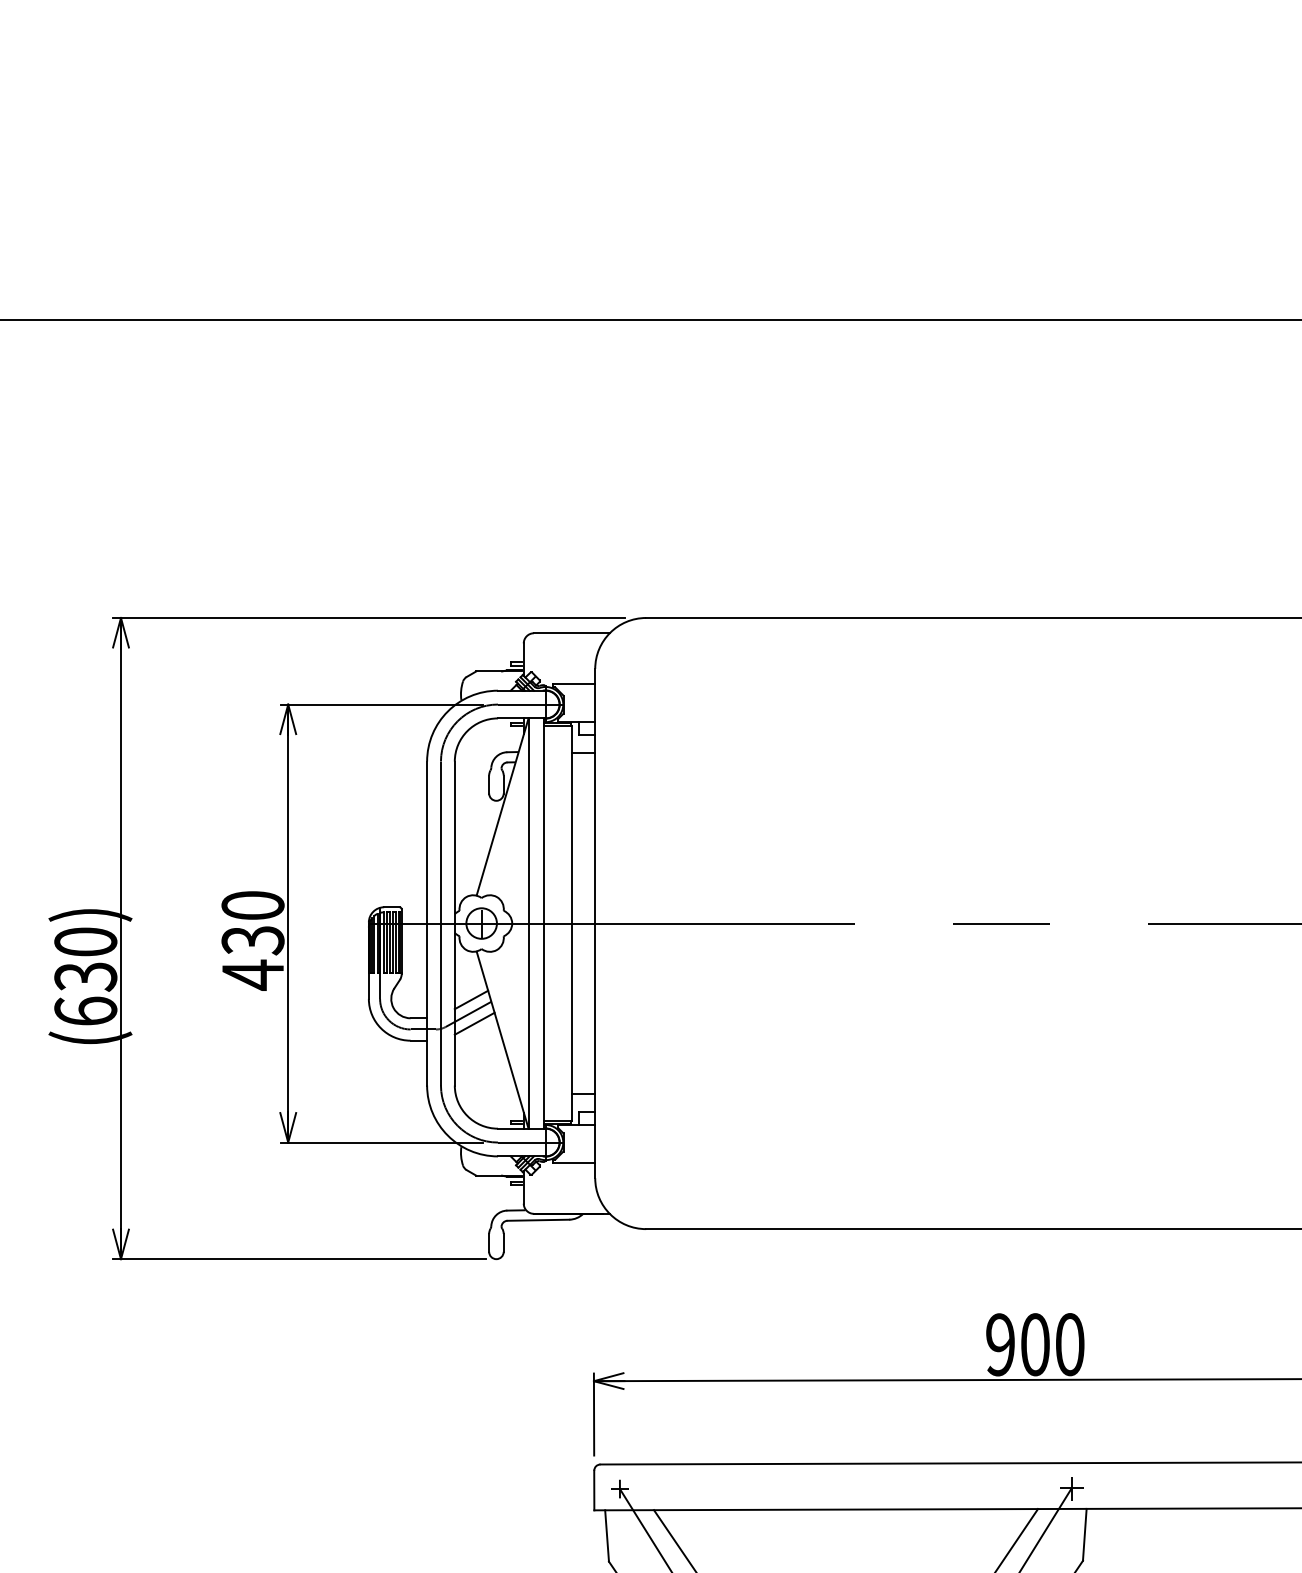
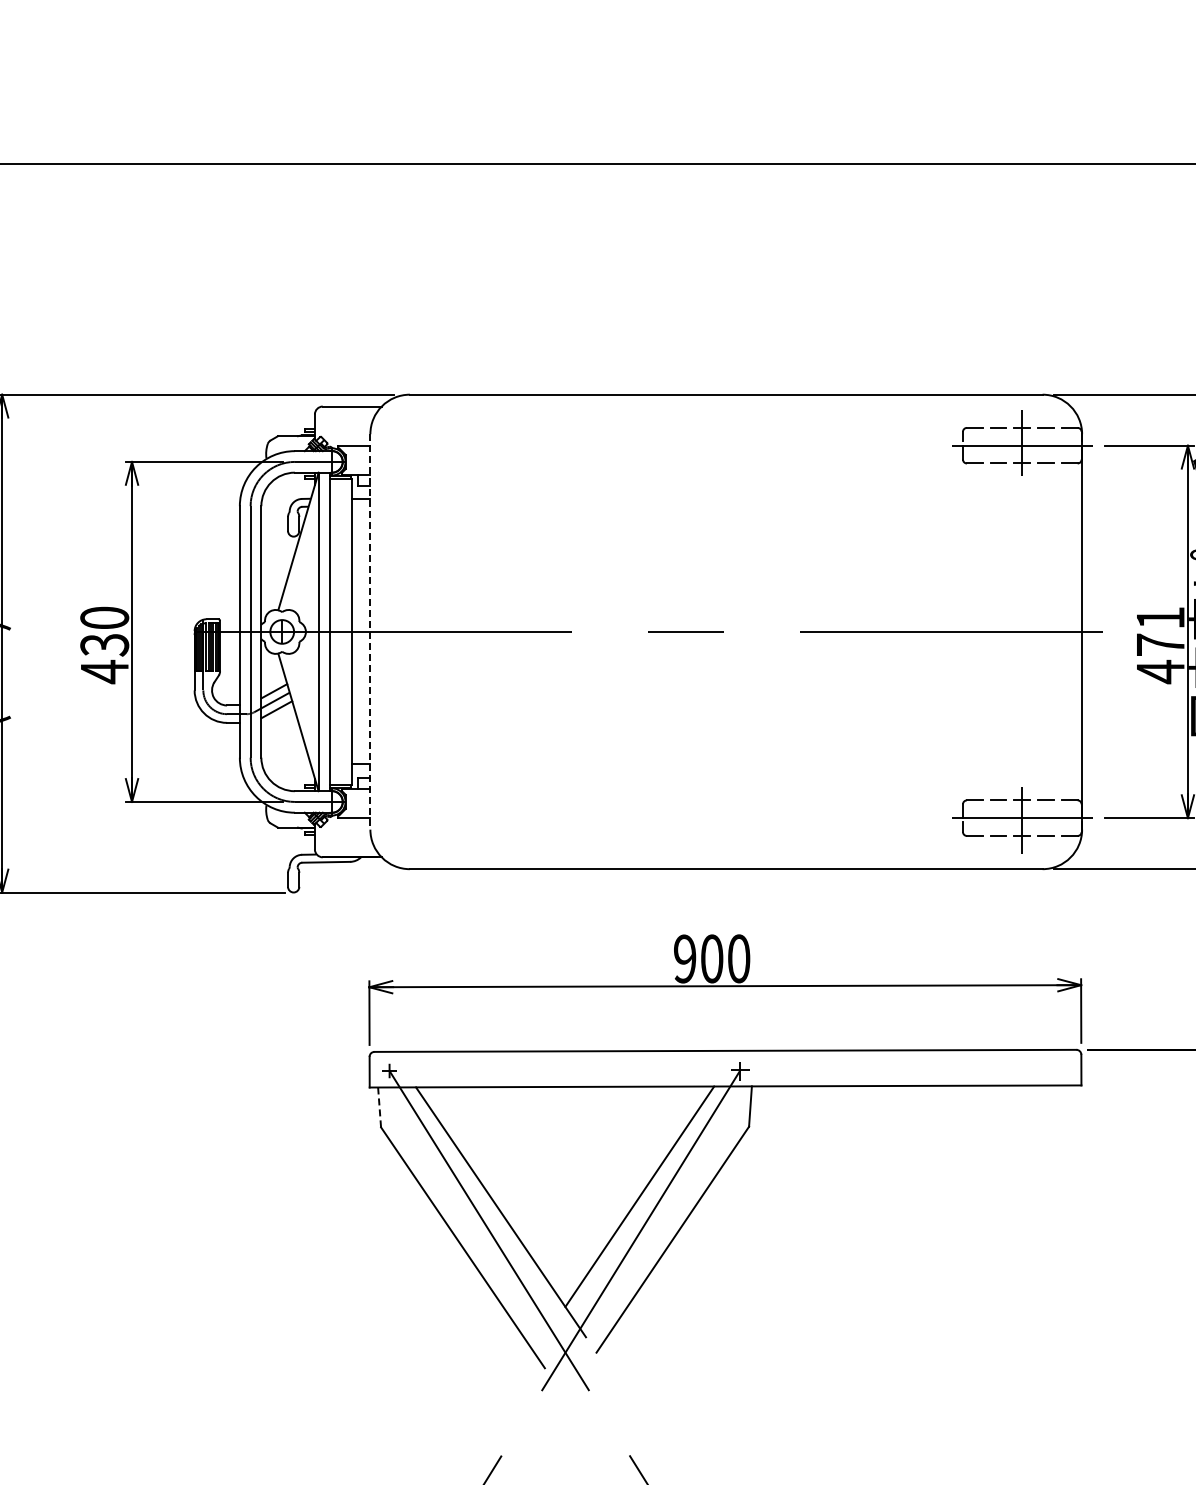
line: (595, 922) -> (370, 631), solid -> dashed
line: (606, 1536) -> (379, 1107), solid -> dashed

